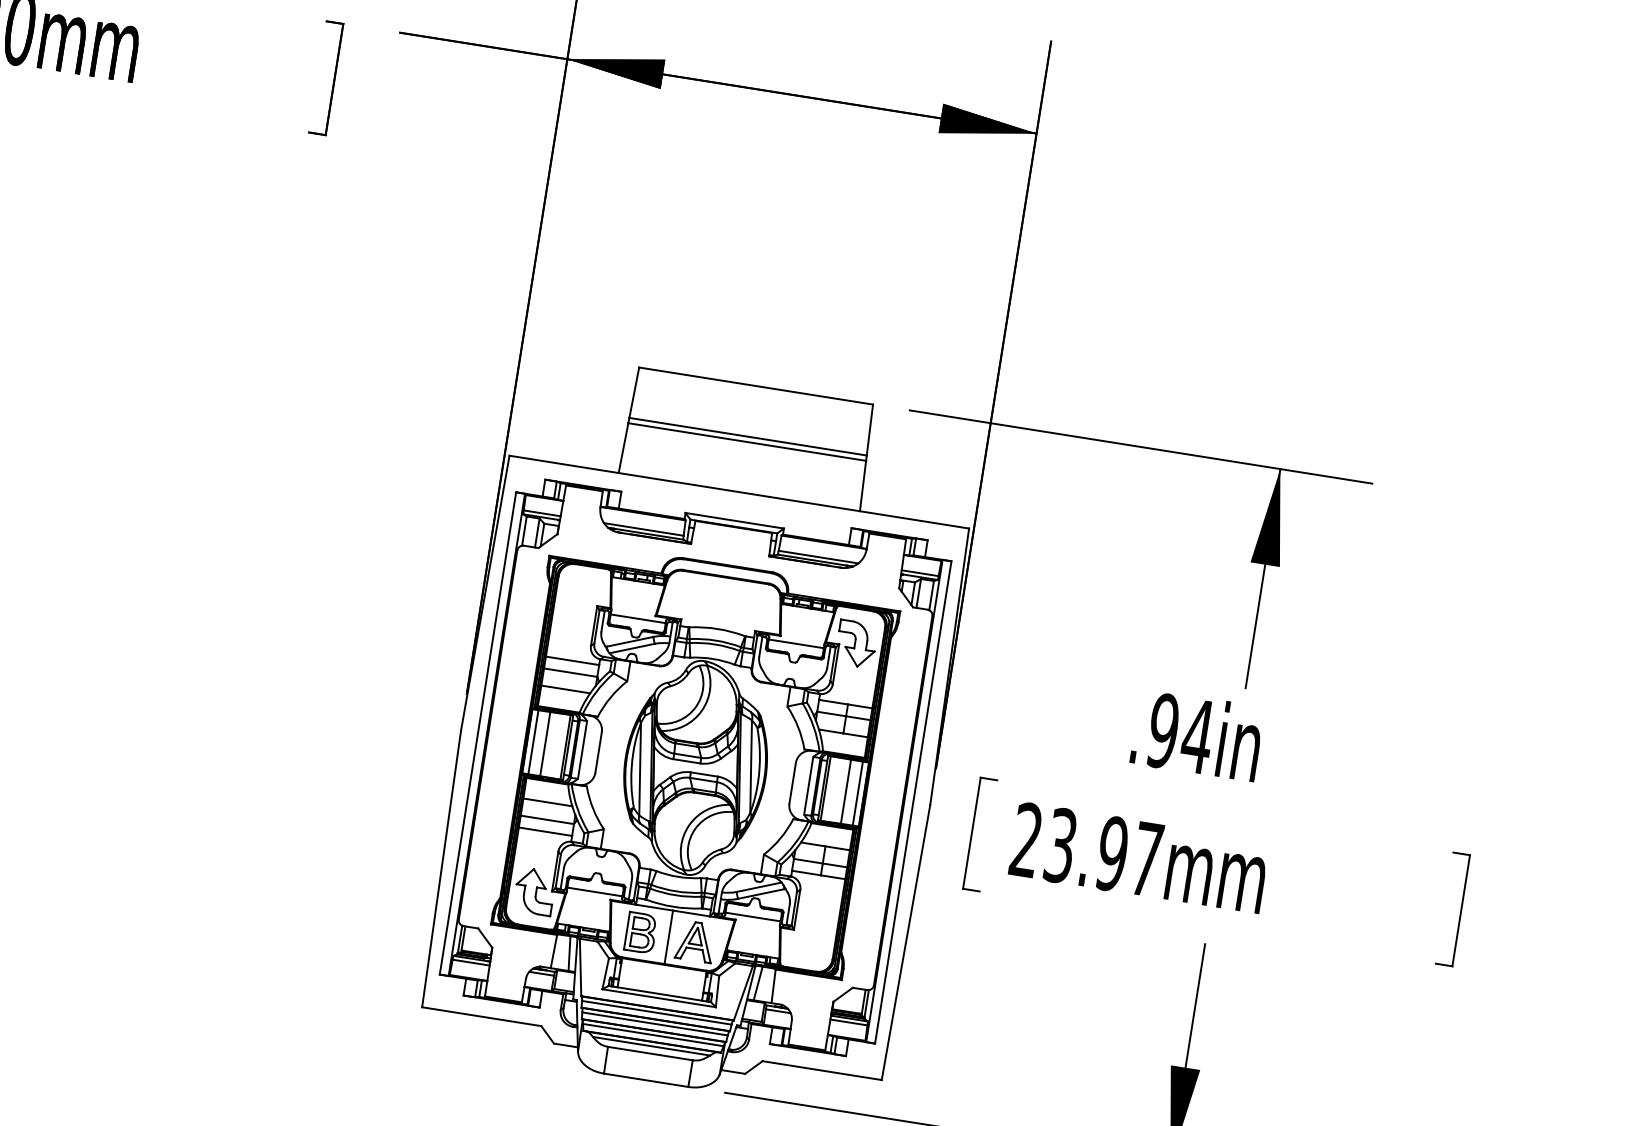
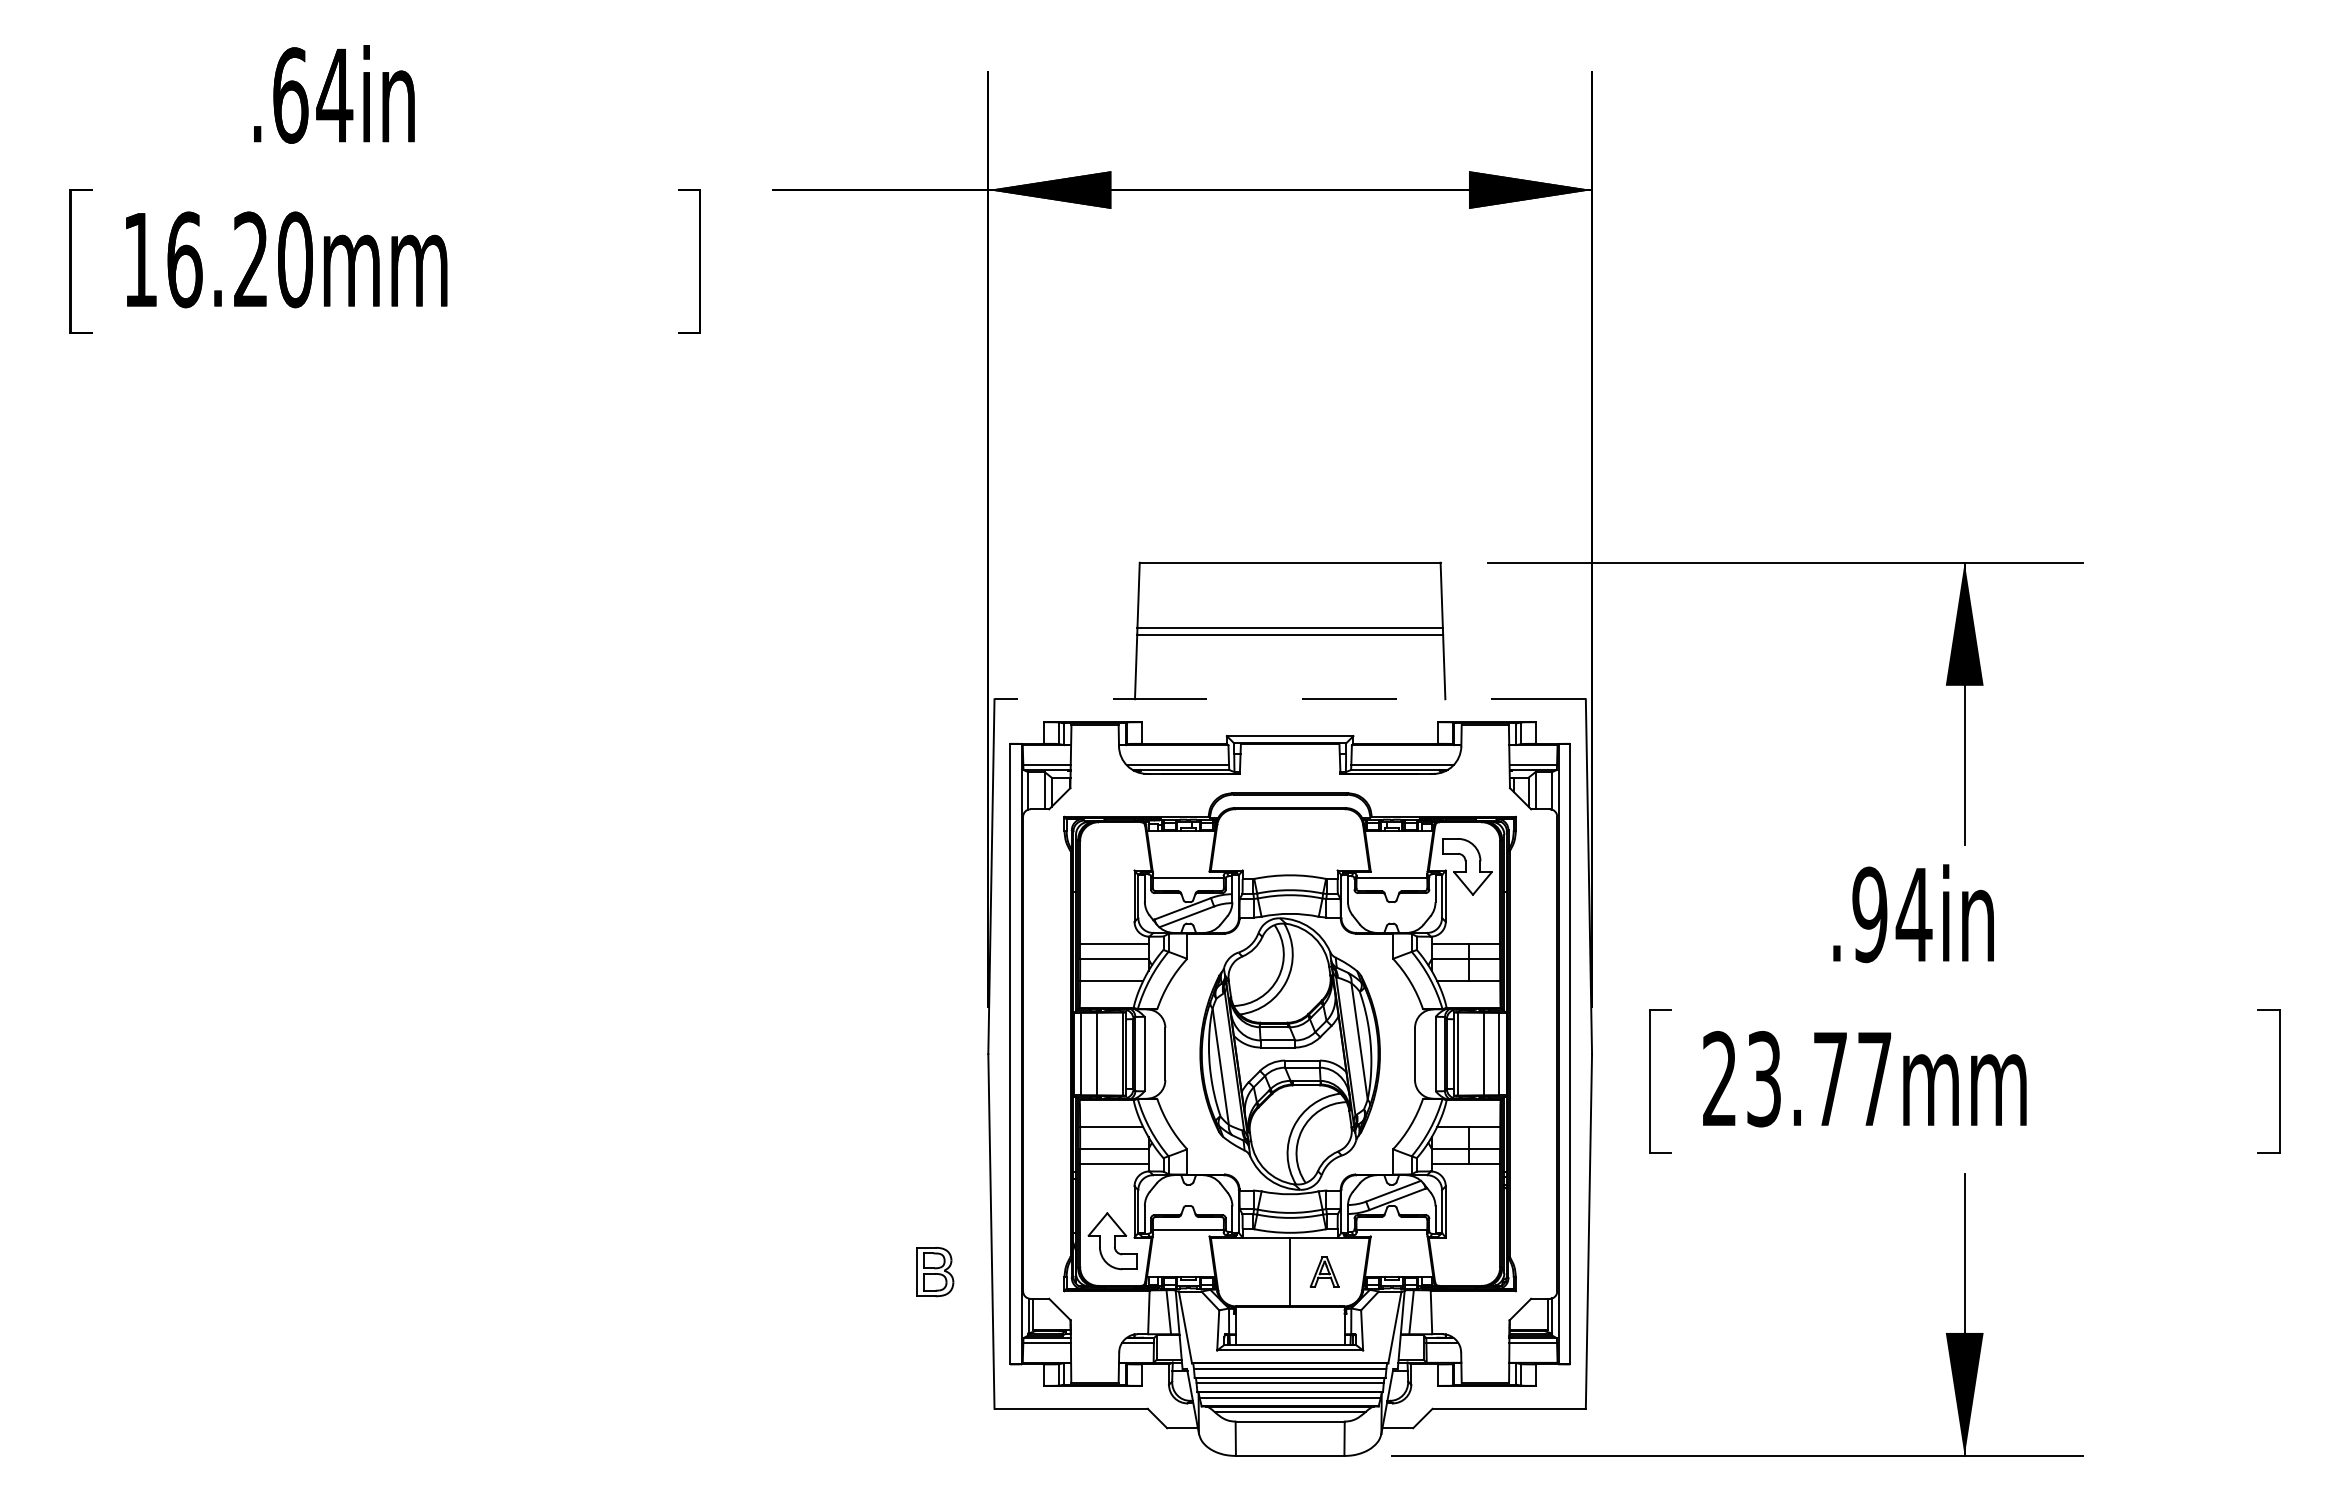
line: (739, 492) -> (1290, 699), solid -> dashed
text: (1112, 854) -> (1830, 1079), 23.97mm -> 23.77mm
part: (641, 933) -> (935, 1272), moved
part: (695, 941) -> (1324, 1271), size x0.6

